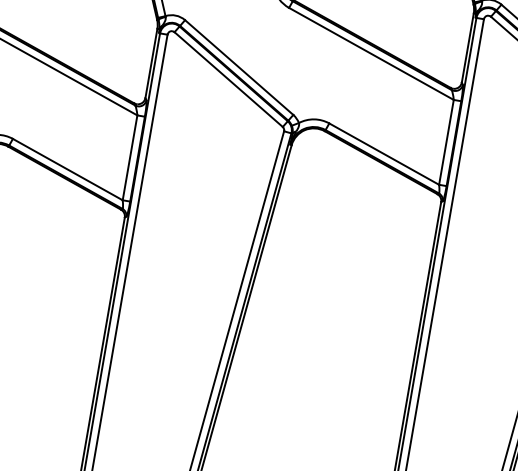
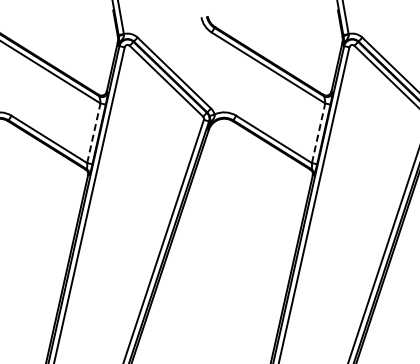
line: (446, 142) -> (318, 133), solid -> dashed
line: (129, 158) -> (93, 133), solid -> dashed

